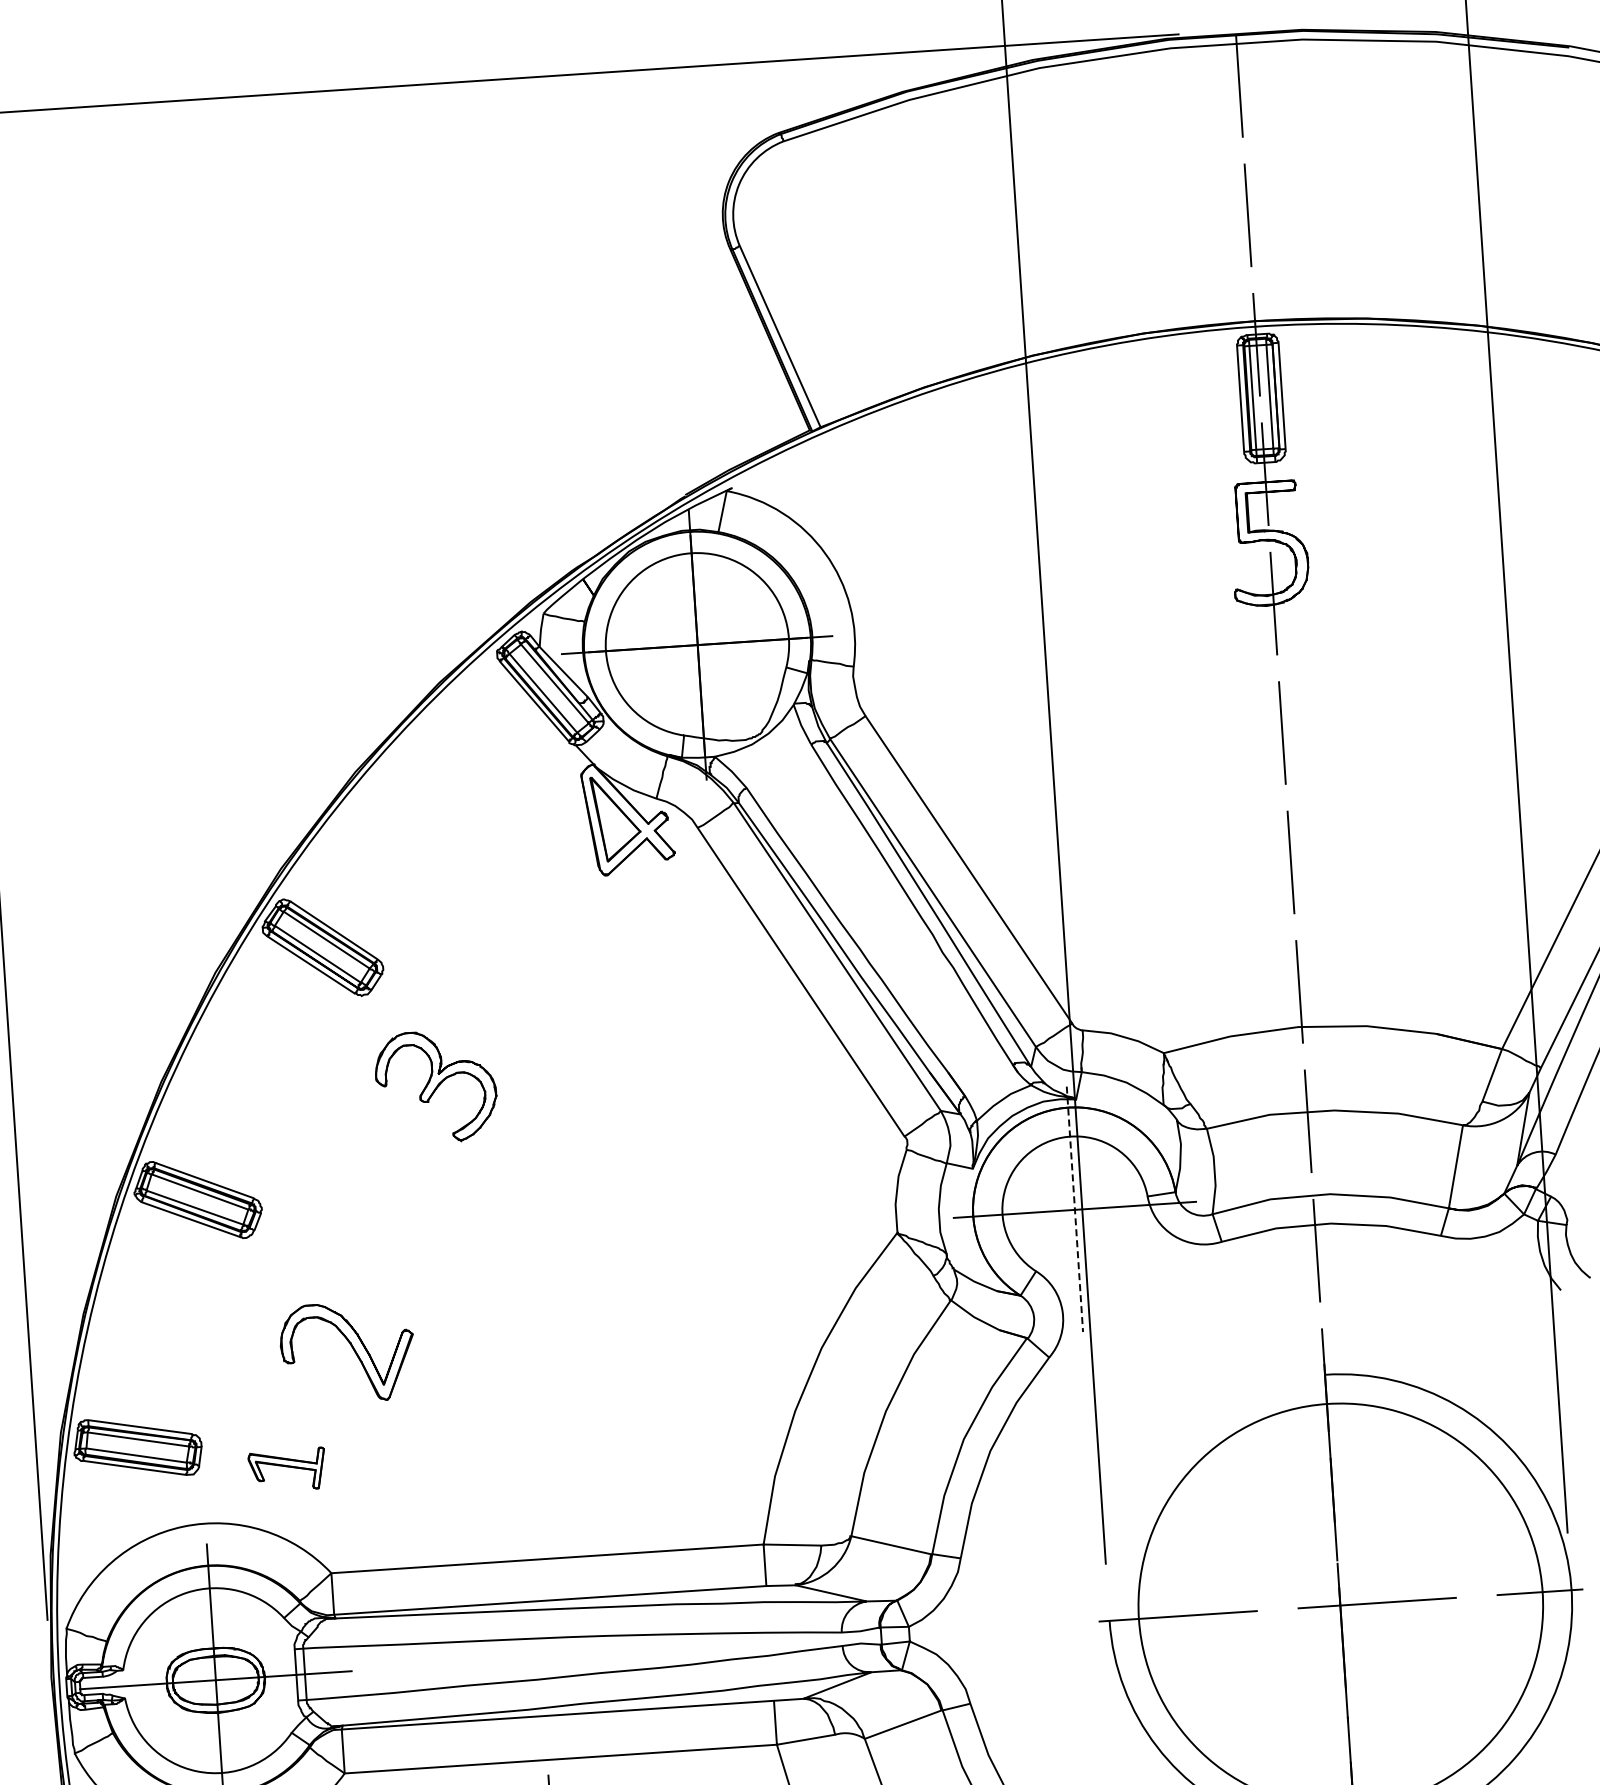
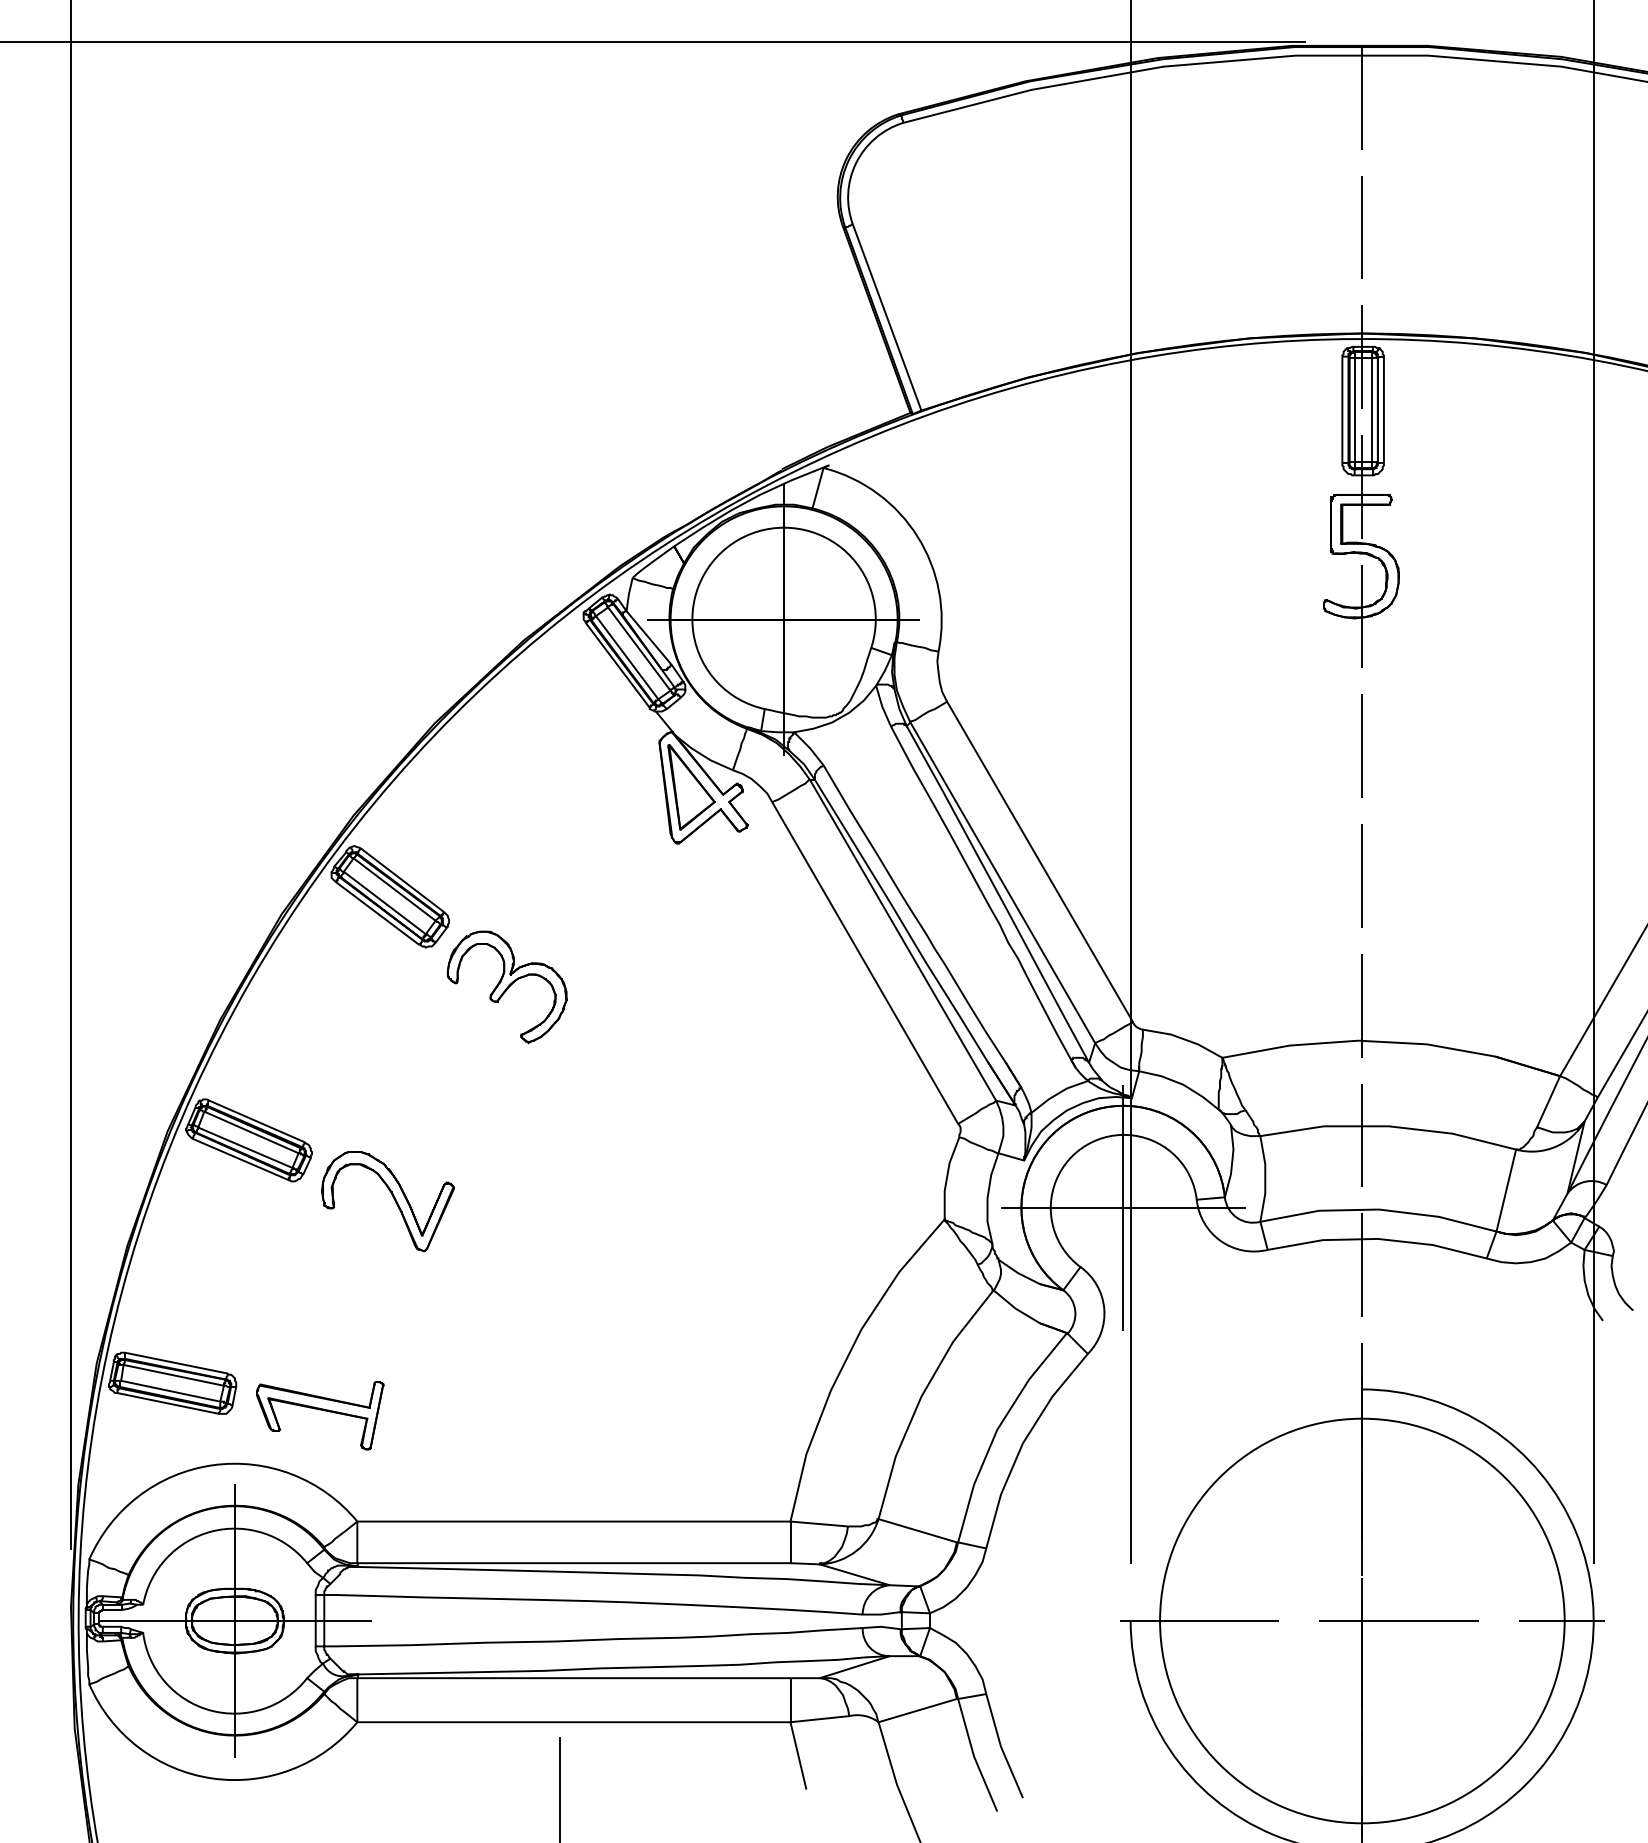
part: (436, 1087) -> (507, 987), moved
line: (1075, 1209) -> (1123, 1207), dashed -> solid
part: (347, 1352) -> (388, 1201), moved
part: (287, 1469) -> (320, 1415), size x1.67

